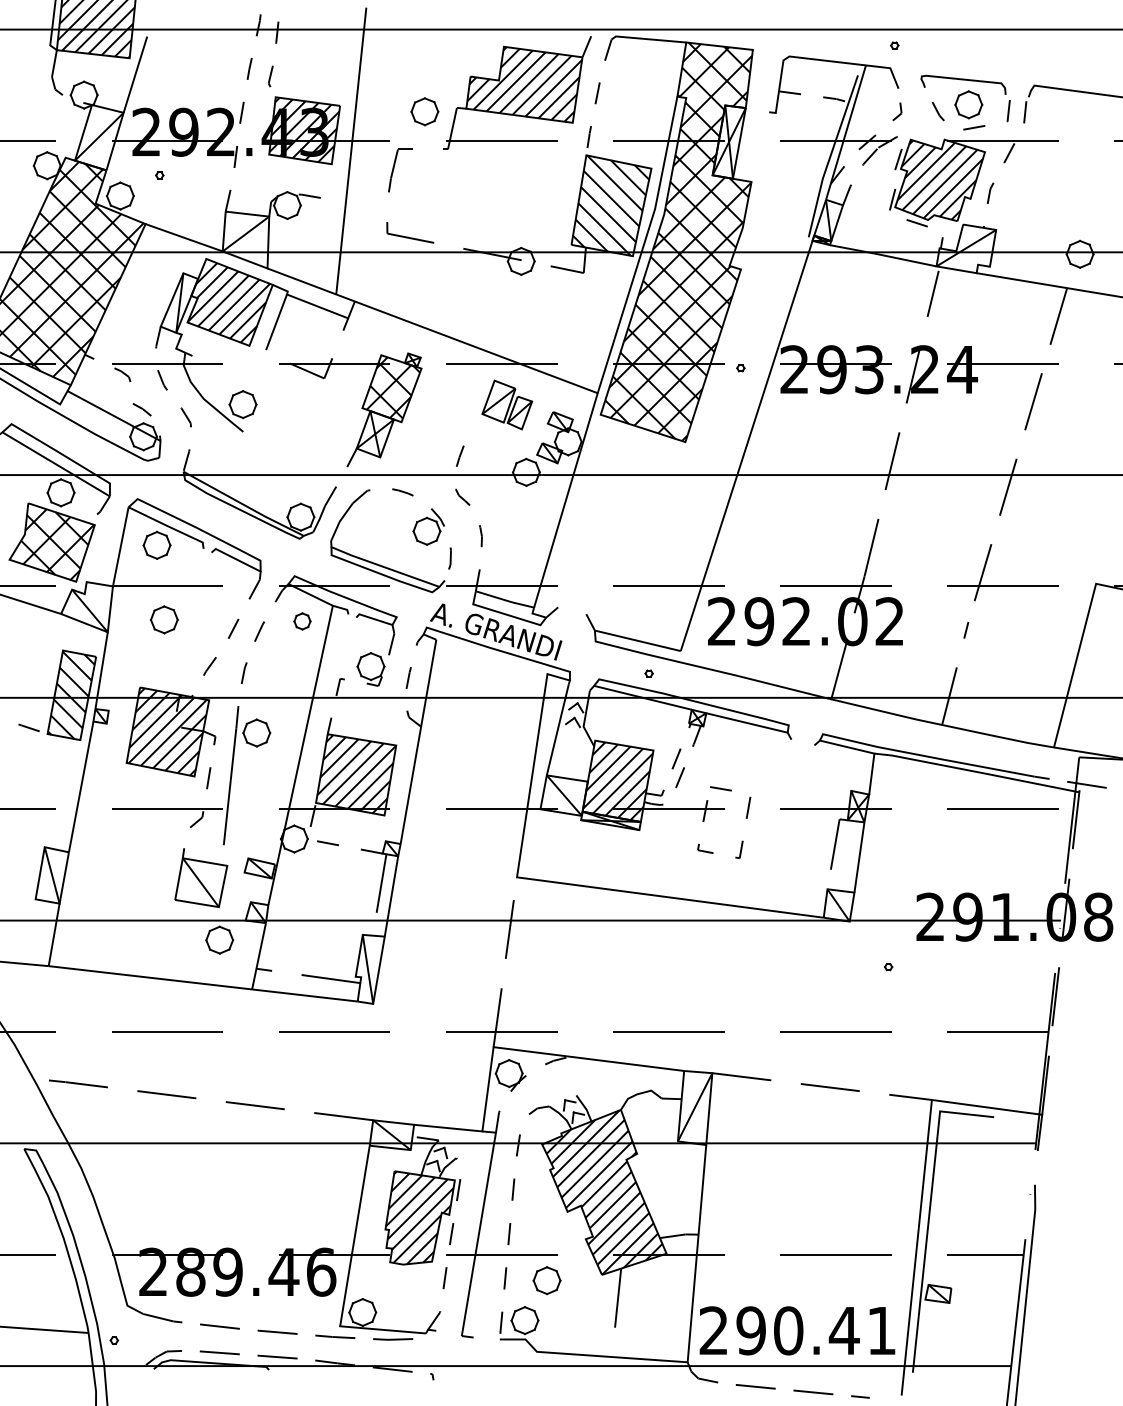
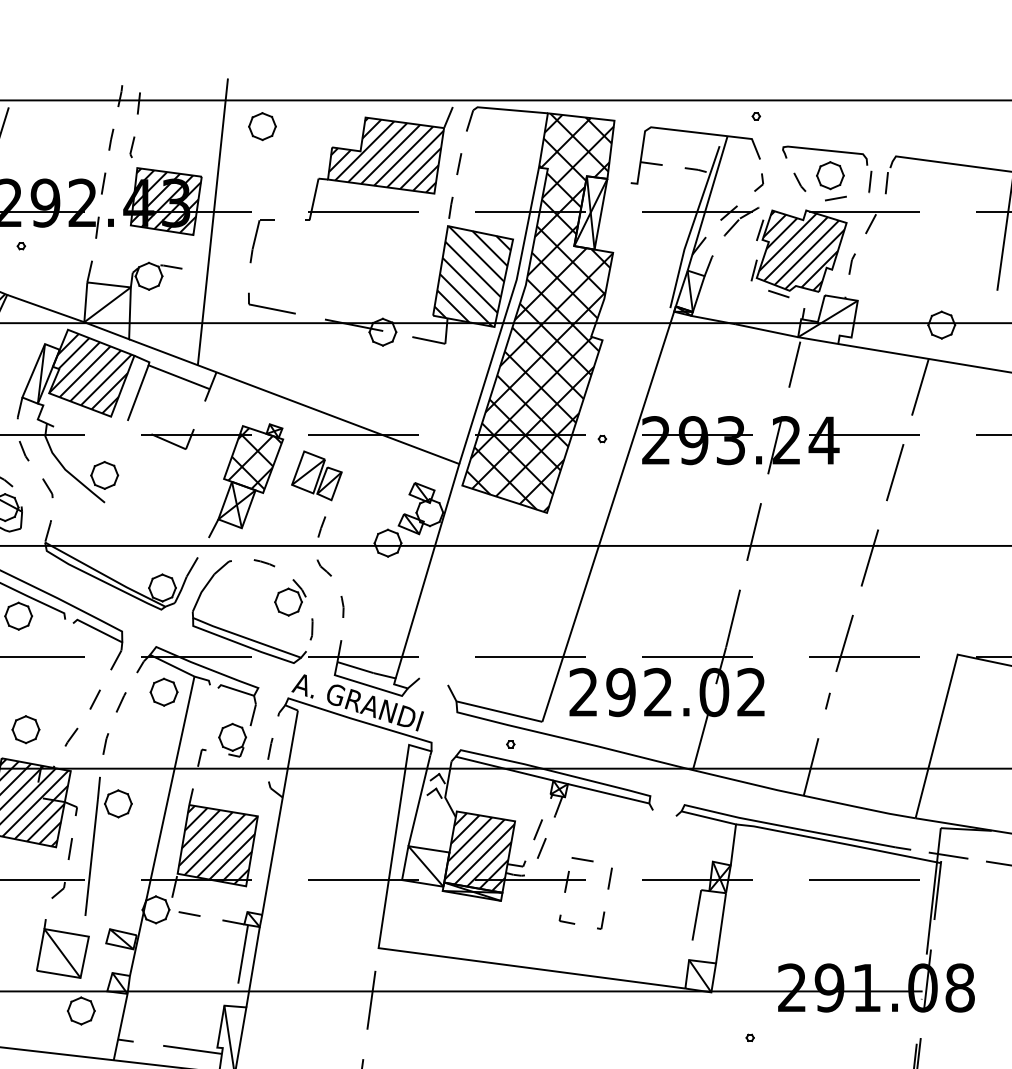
part: (424, 111) -> (262, 126), moved
part: (507, 404) -> (317, 475), moved
part: (164, 619) -> (26, 729), moved
part: (302, 621) -> (164, 692), size x1.67

